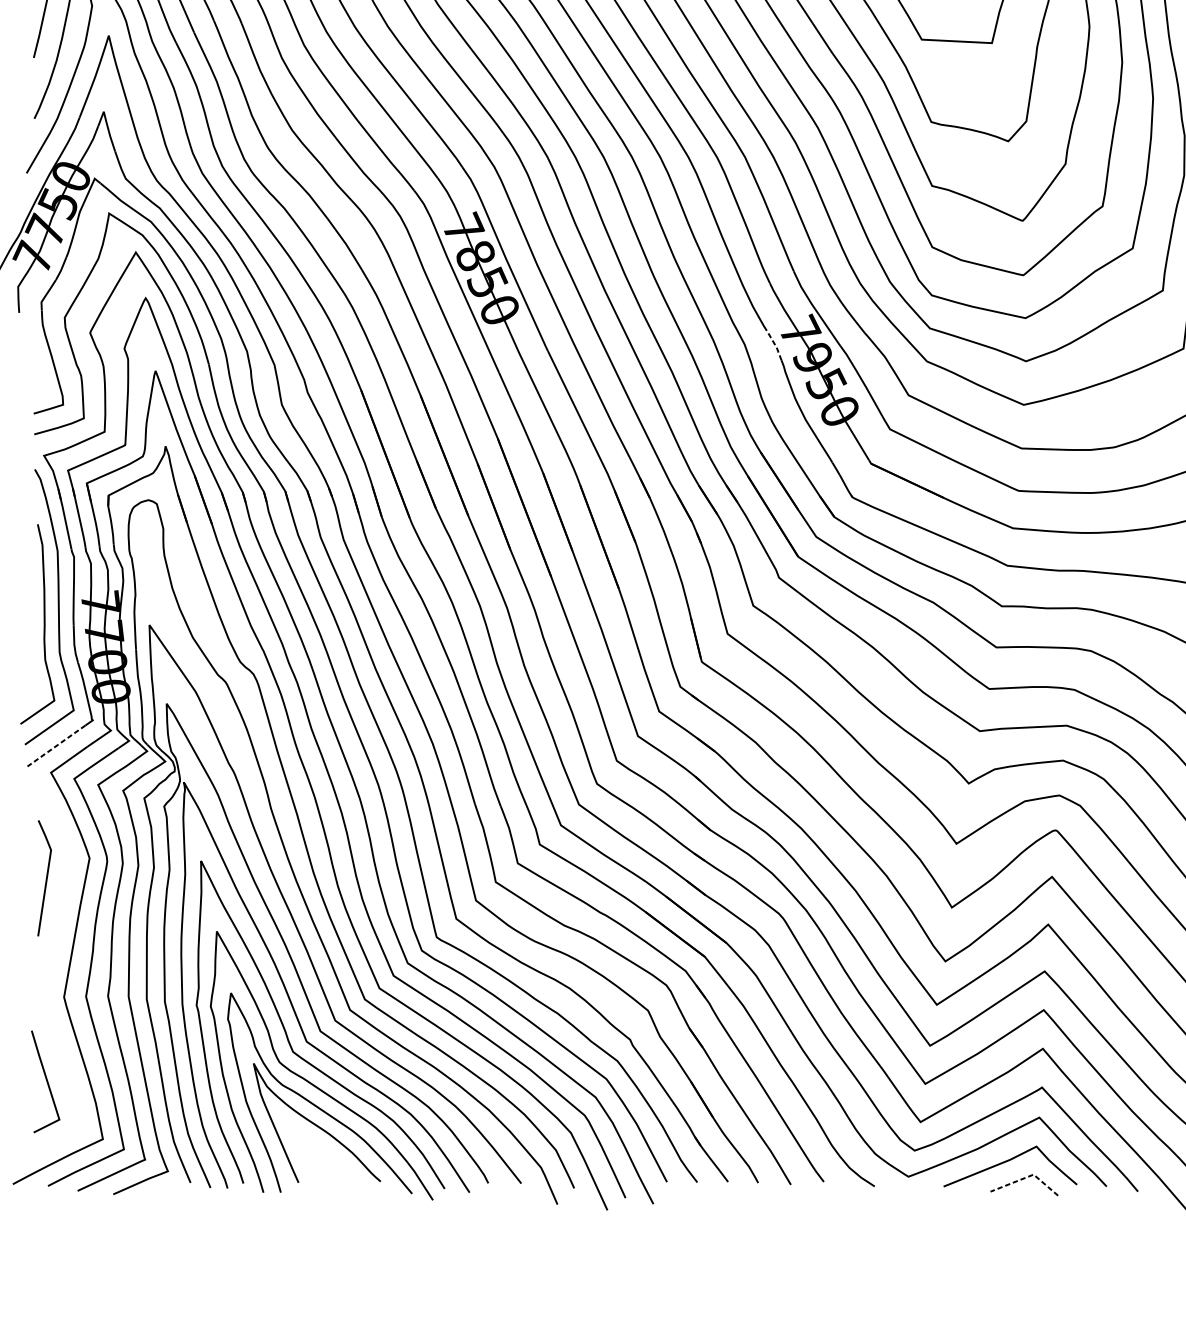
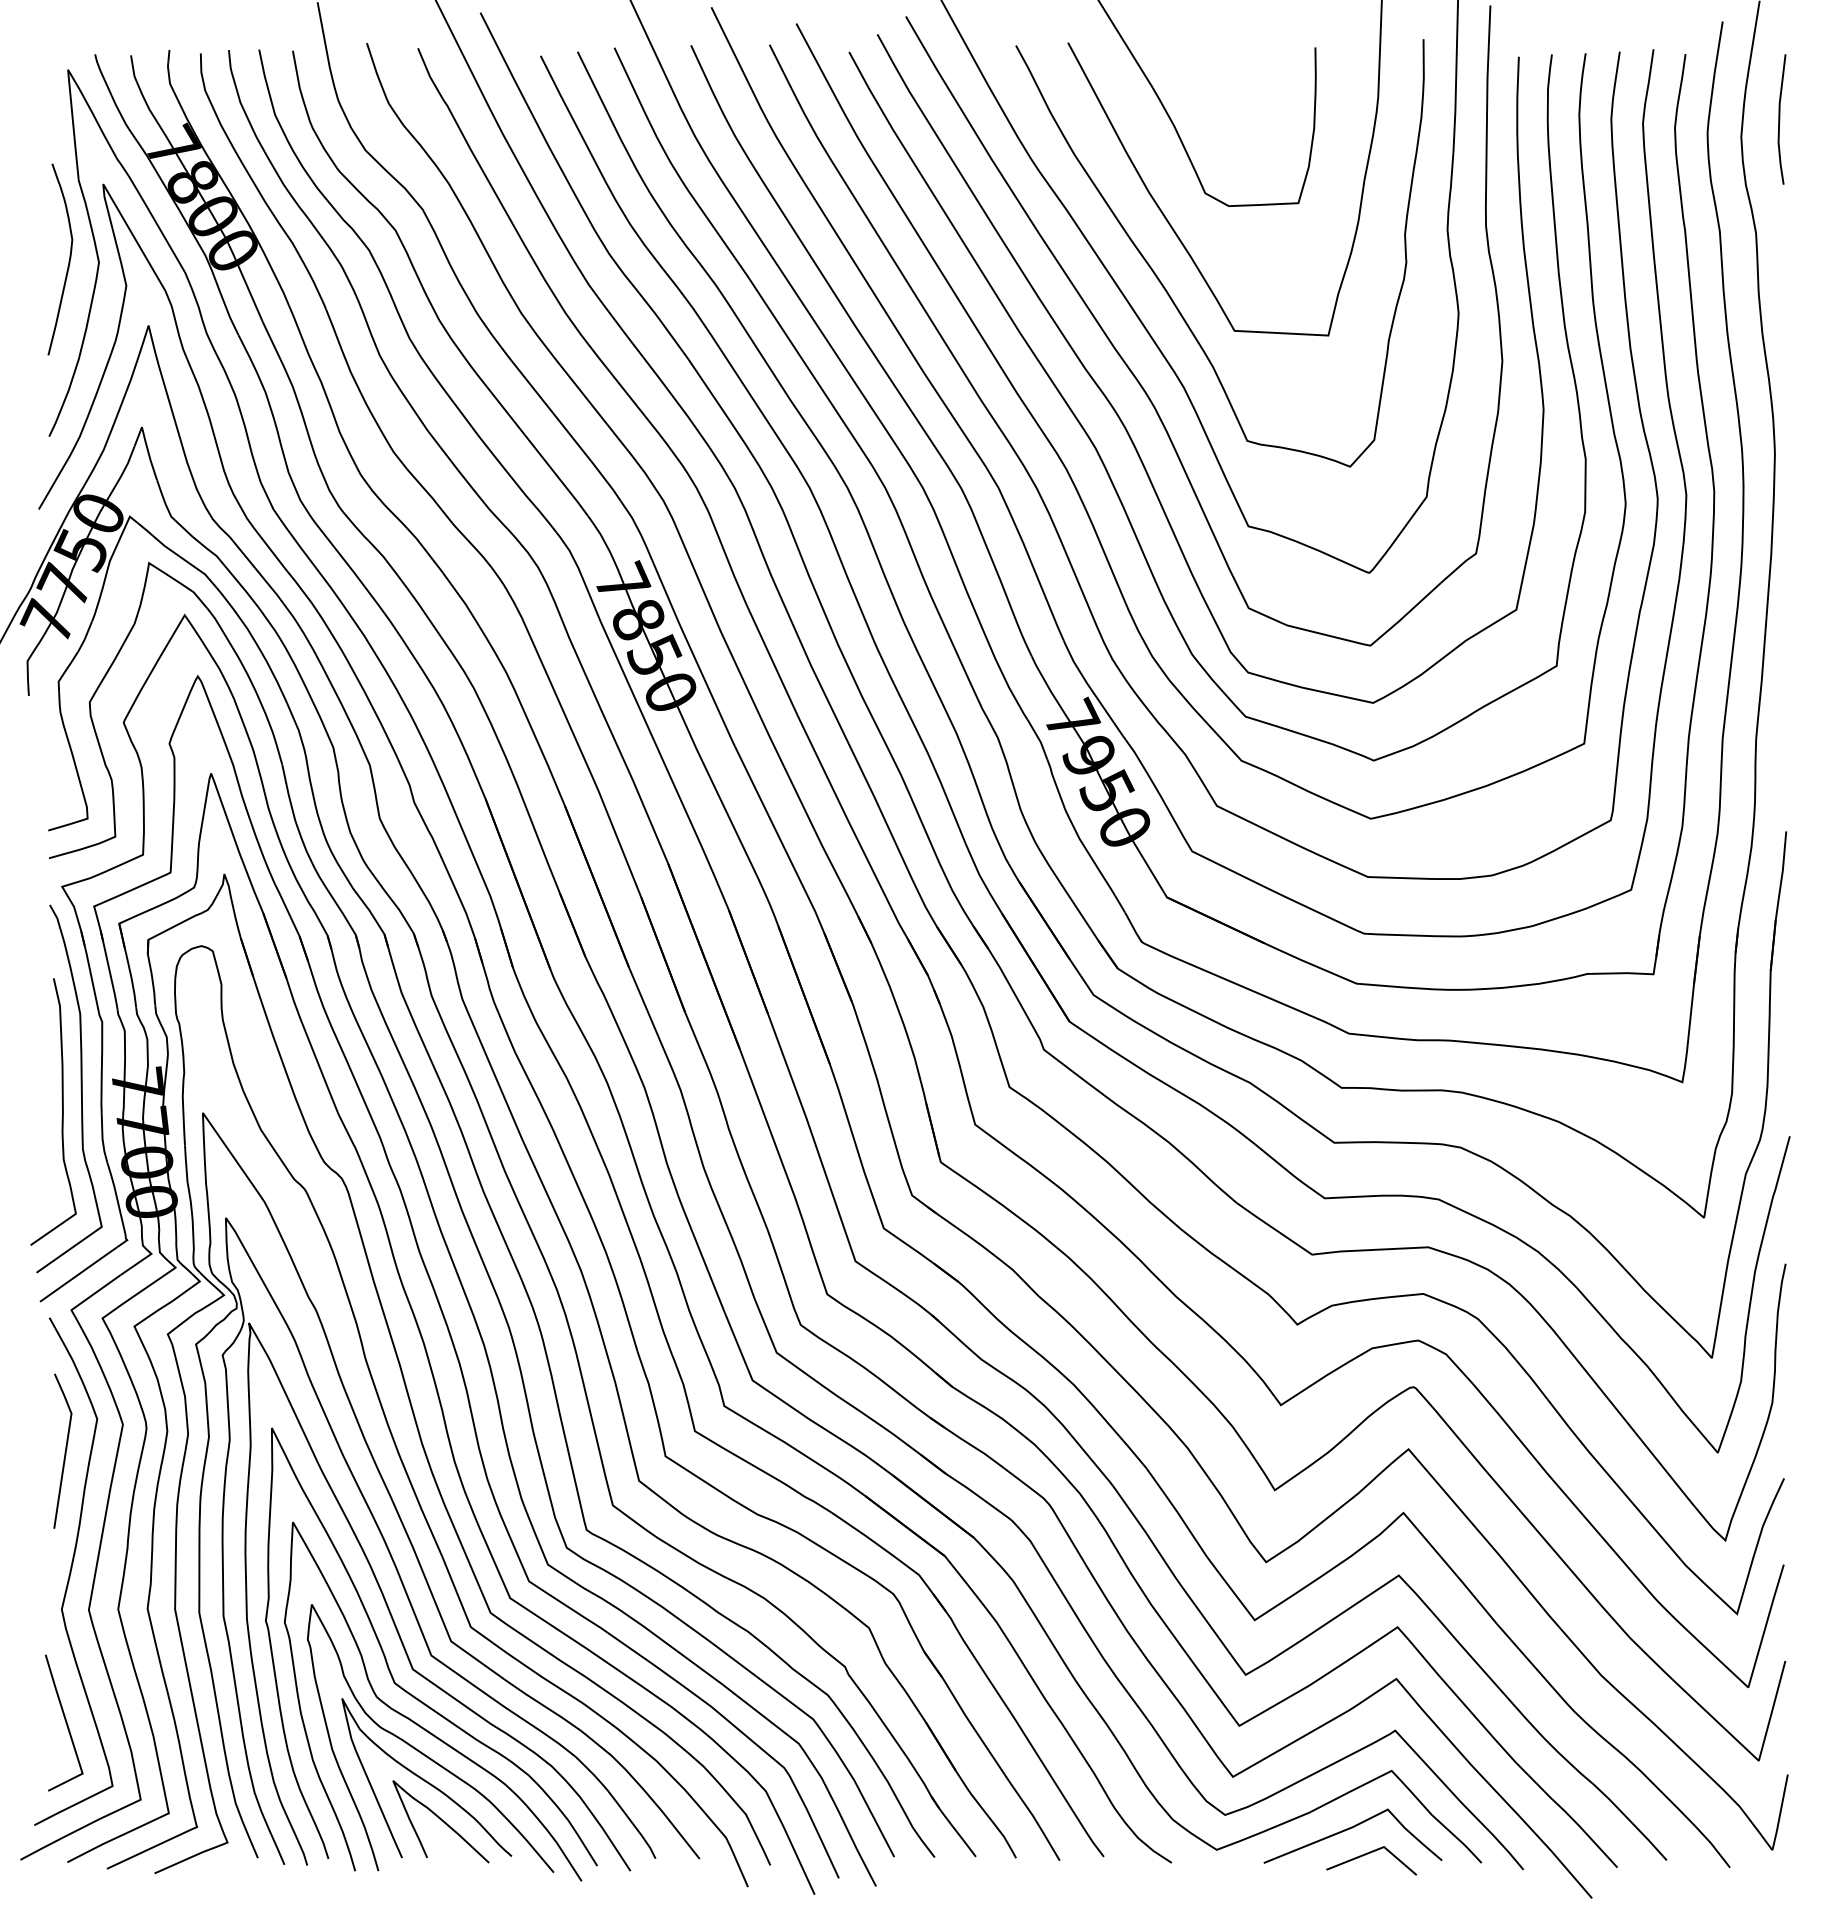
line: (774, 344) -> (1038, 738), dashed -> solid
line: (57, 746) -> (79, 1274), dashed -> solid
curve: (51, 968) -> (71, 1571), added
curve: (327, 1154) -> (440, 1820), added
line: (1027, 1177) -> (1375, 1850), dashed -> solid

